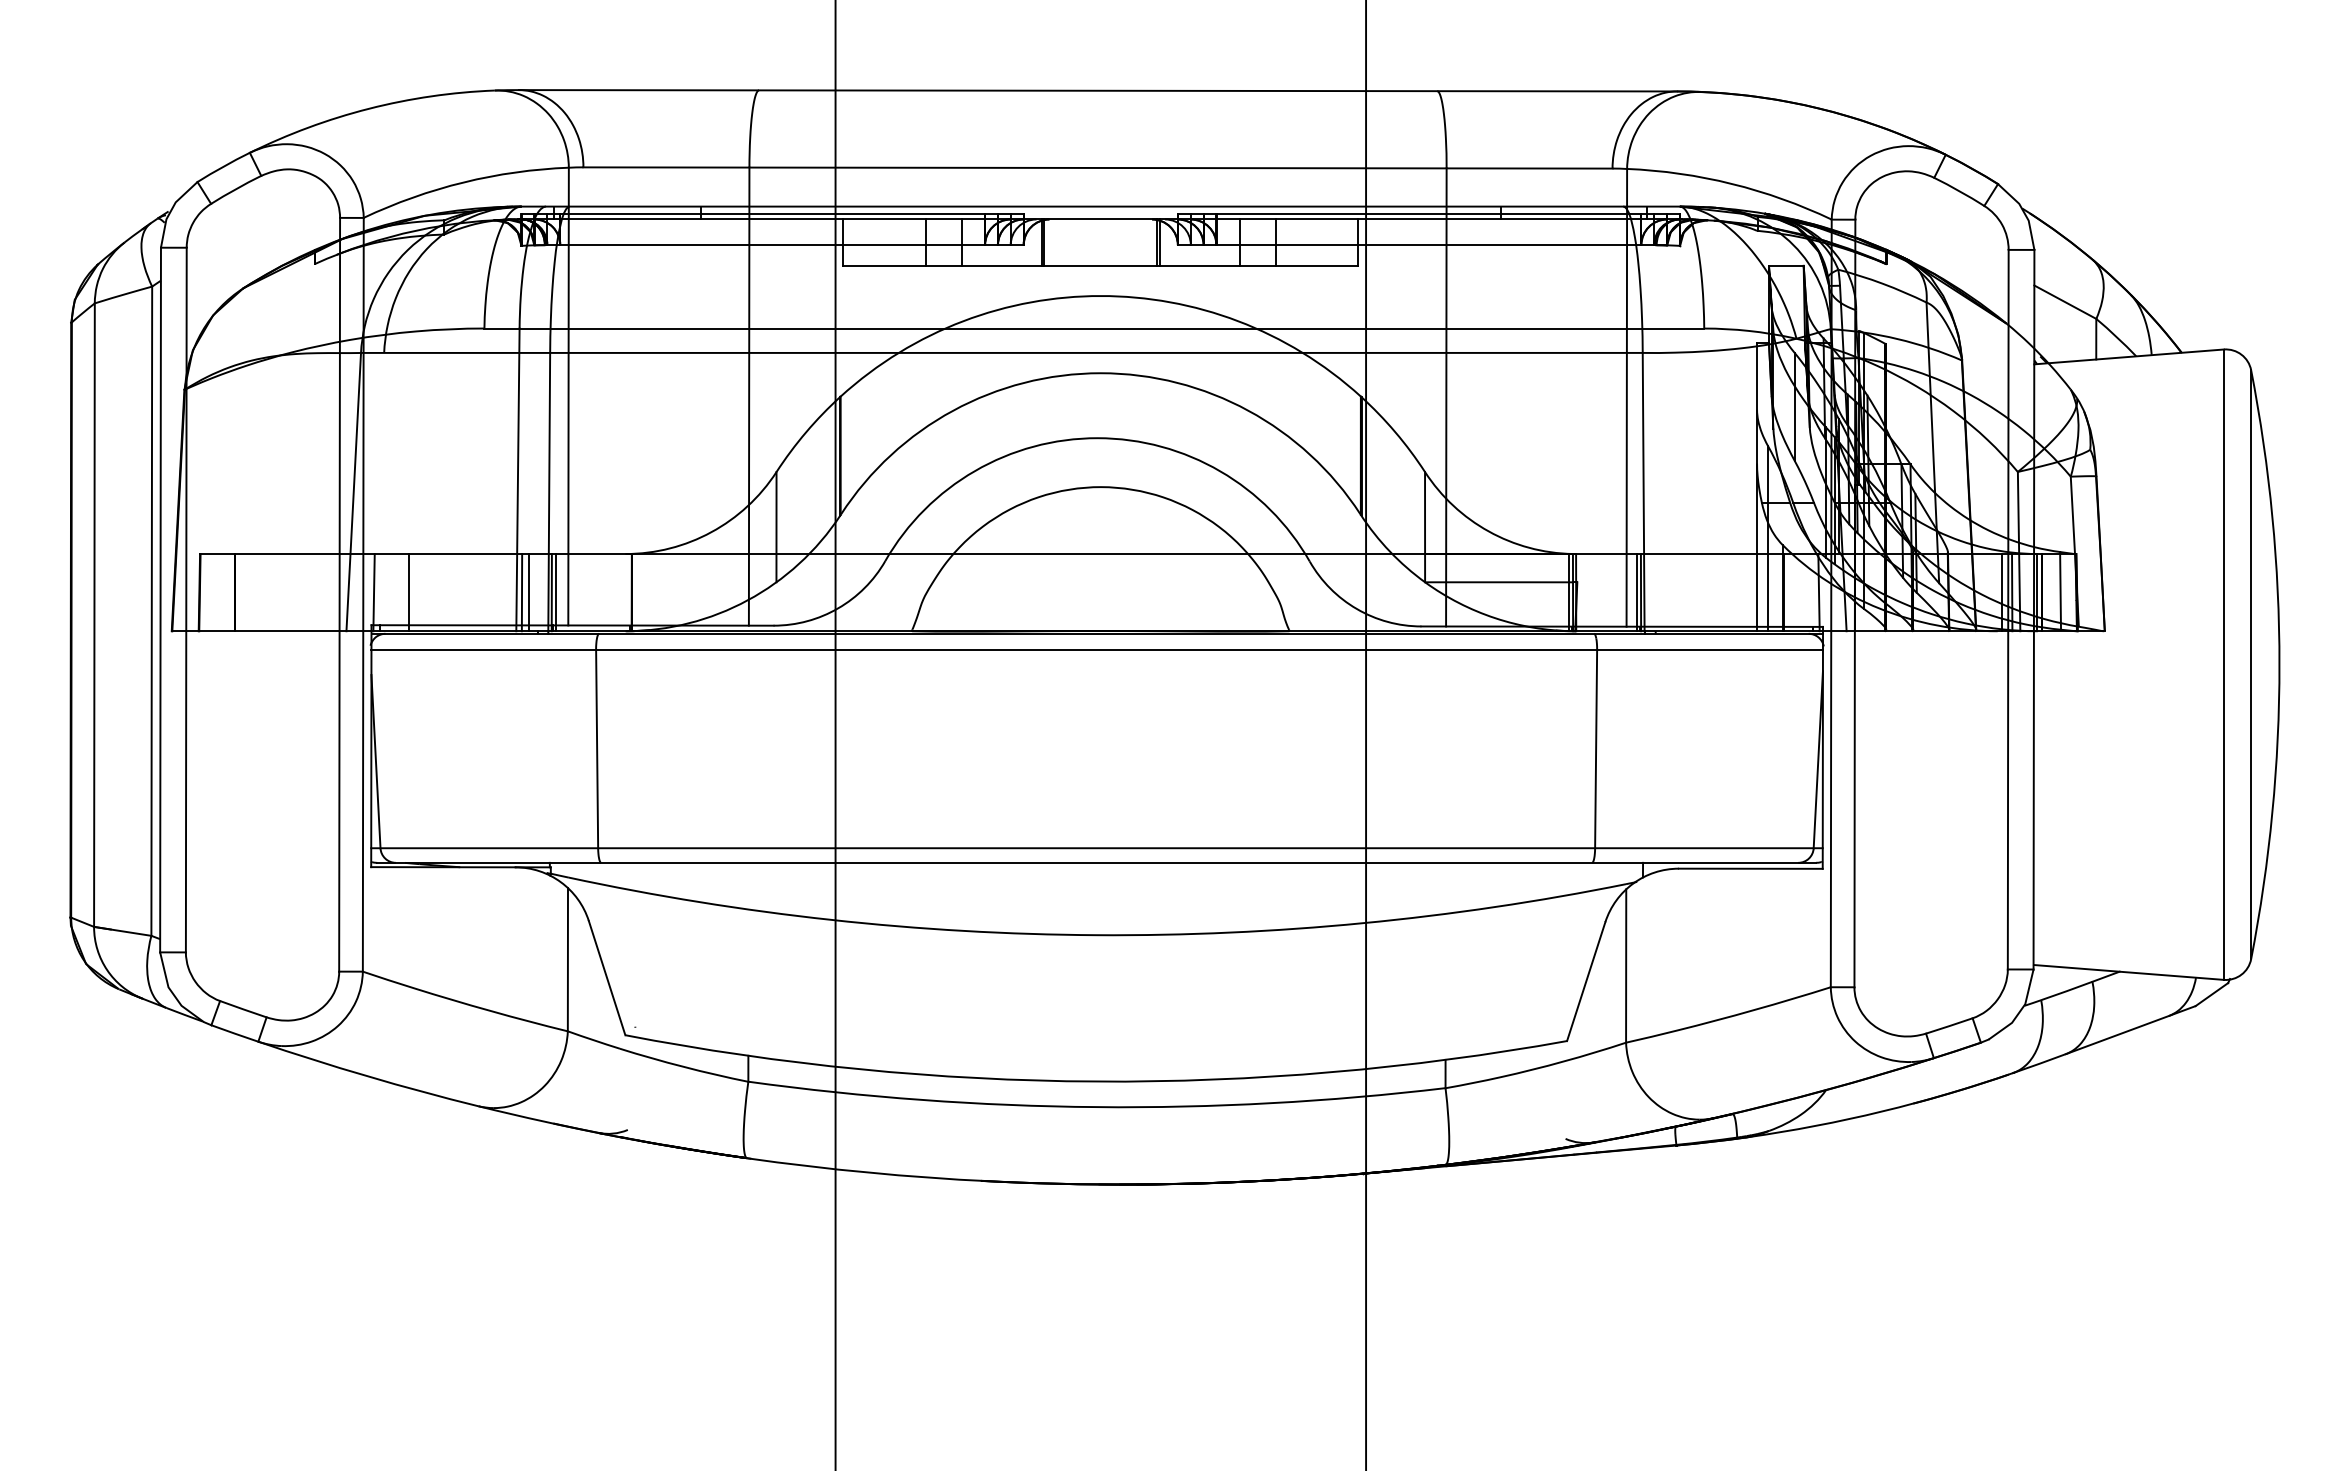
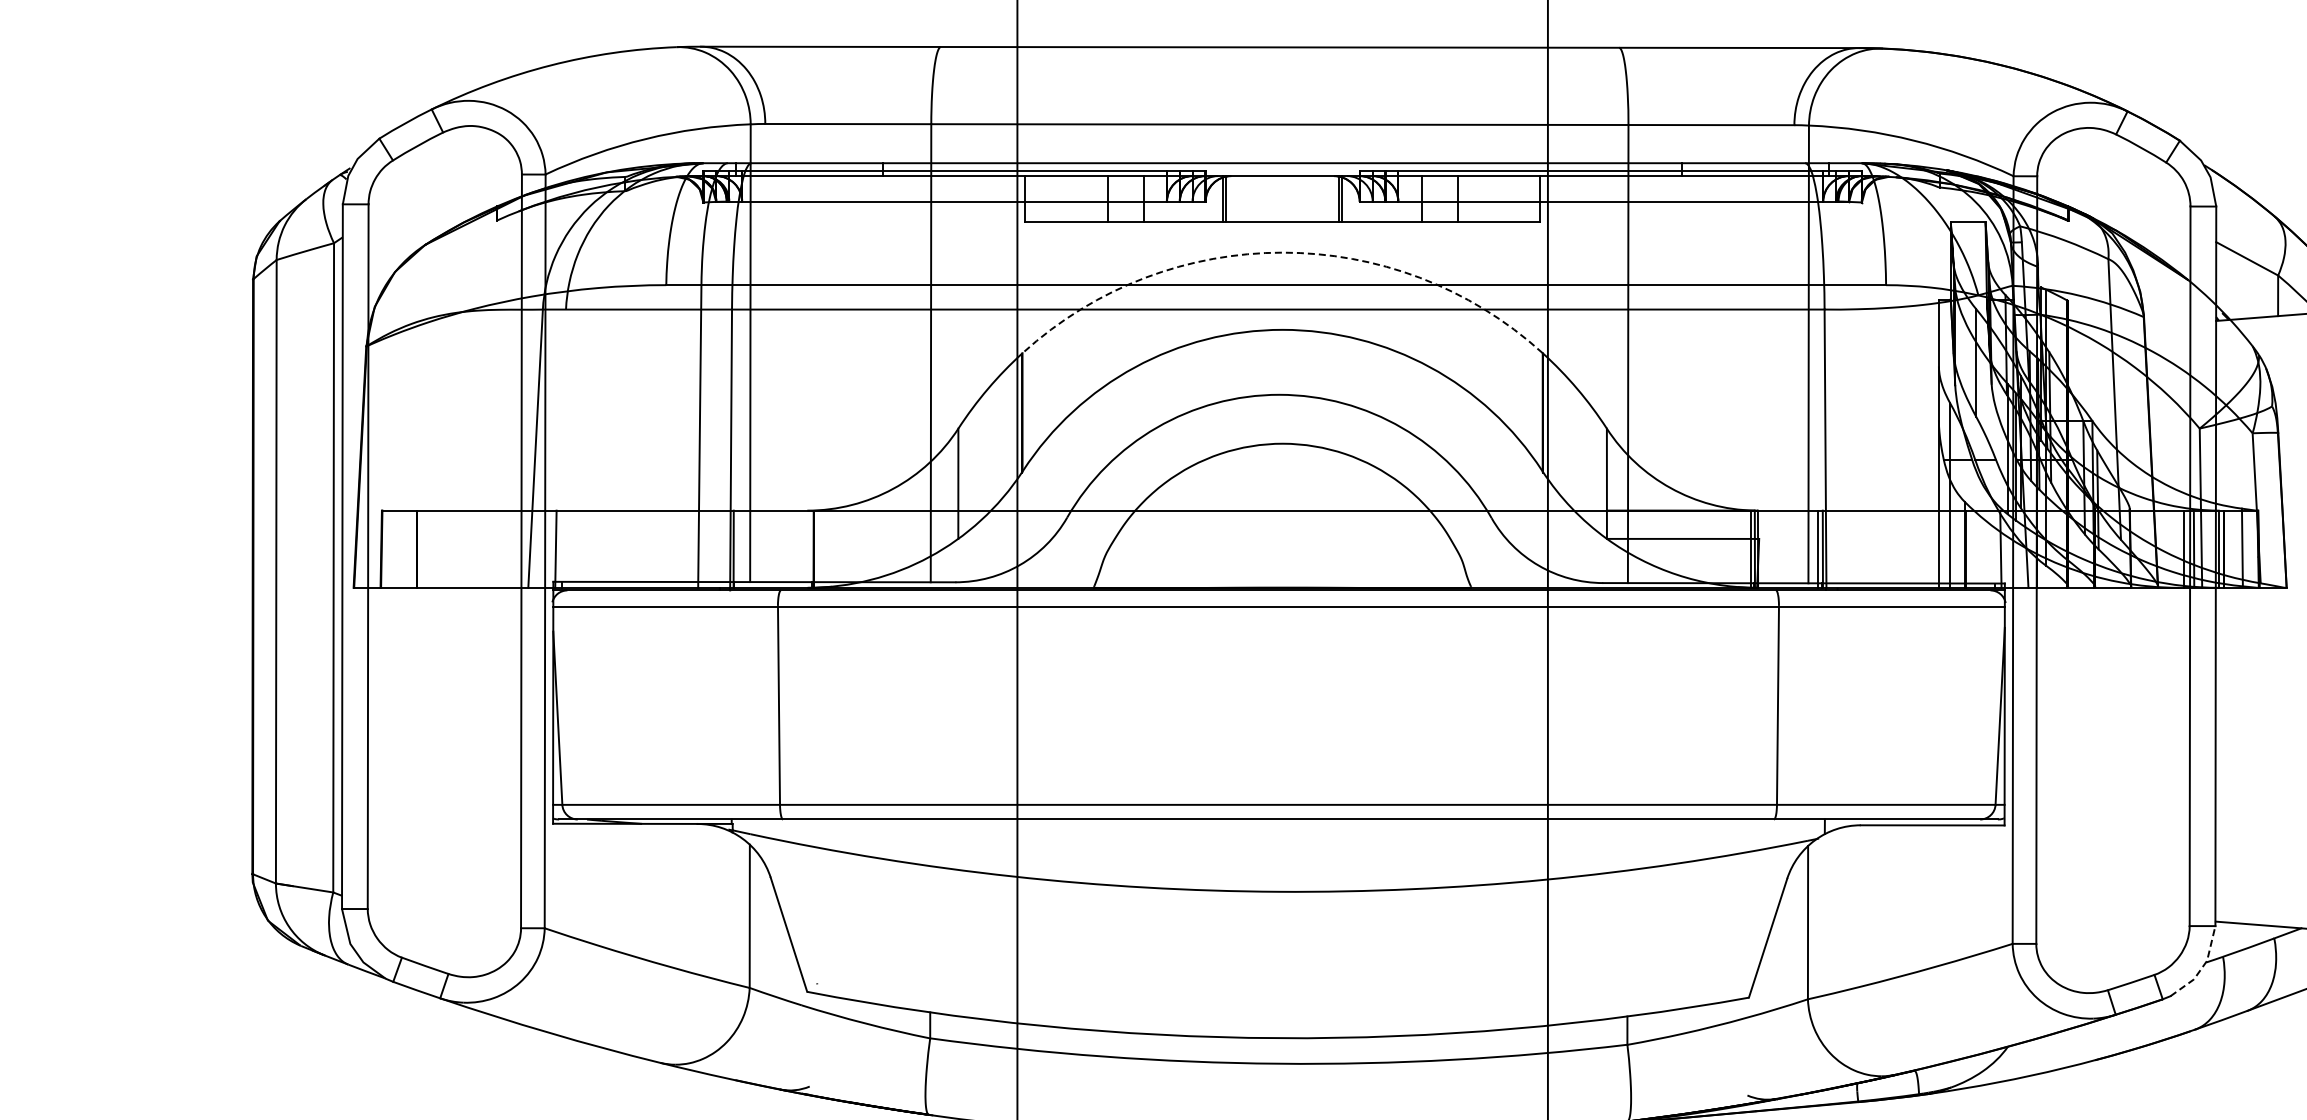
arc: (1100, 296) -> (1282, 253), solid -> dashed
line: (409, 592) -> (591, 549), removed
line: (521, 592) -> (703, 549), removed
line: (529, 592) -> (711, 549), removed
line: (556, 592) -> (738, 549), removed
line: (2020, 1010) -> (2202, 967), solid -> dashed

